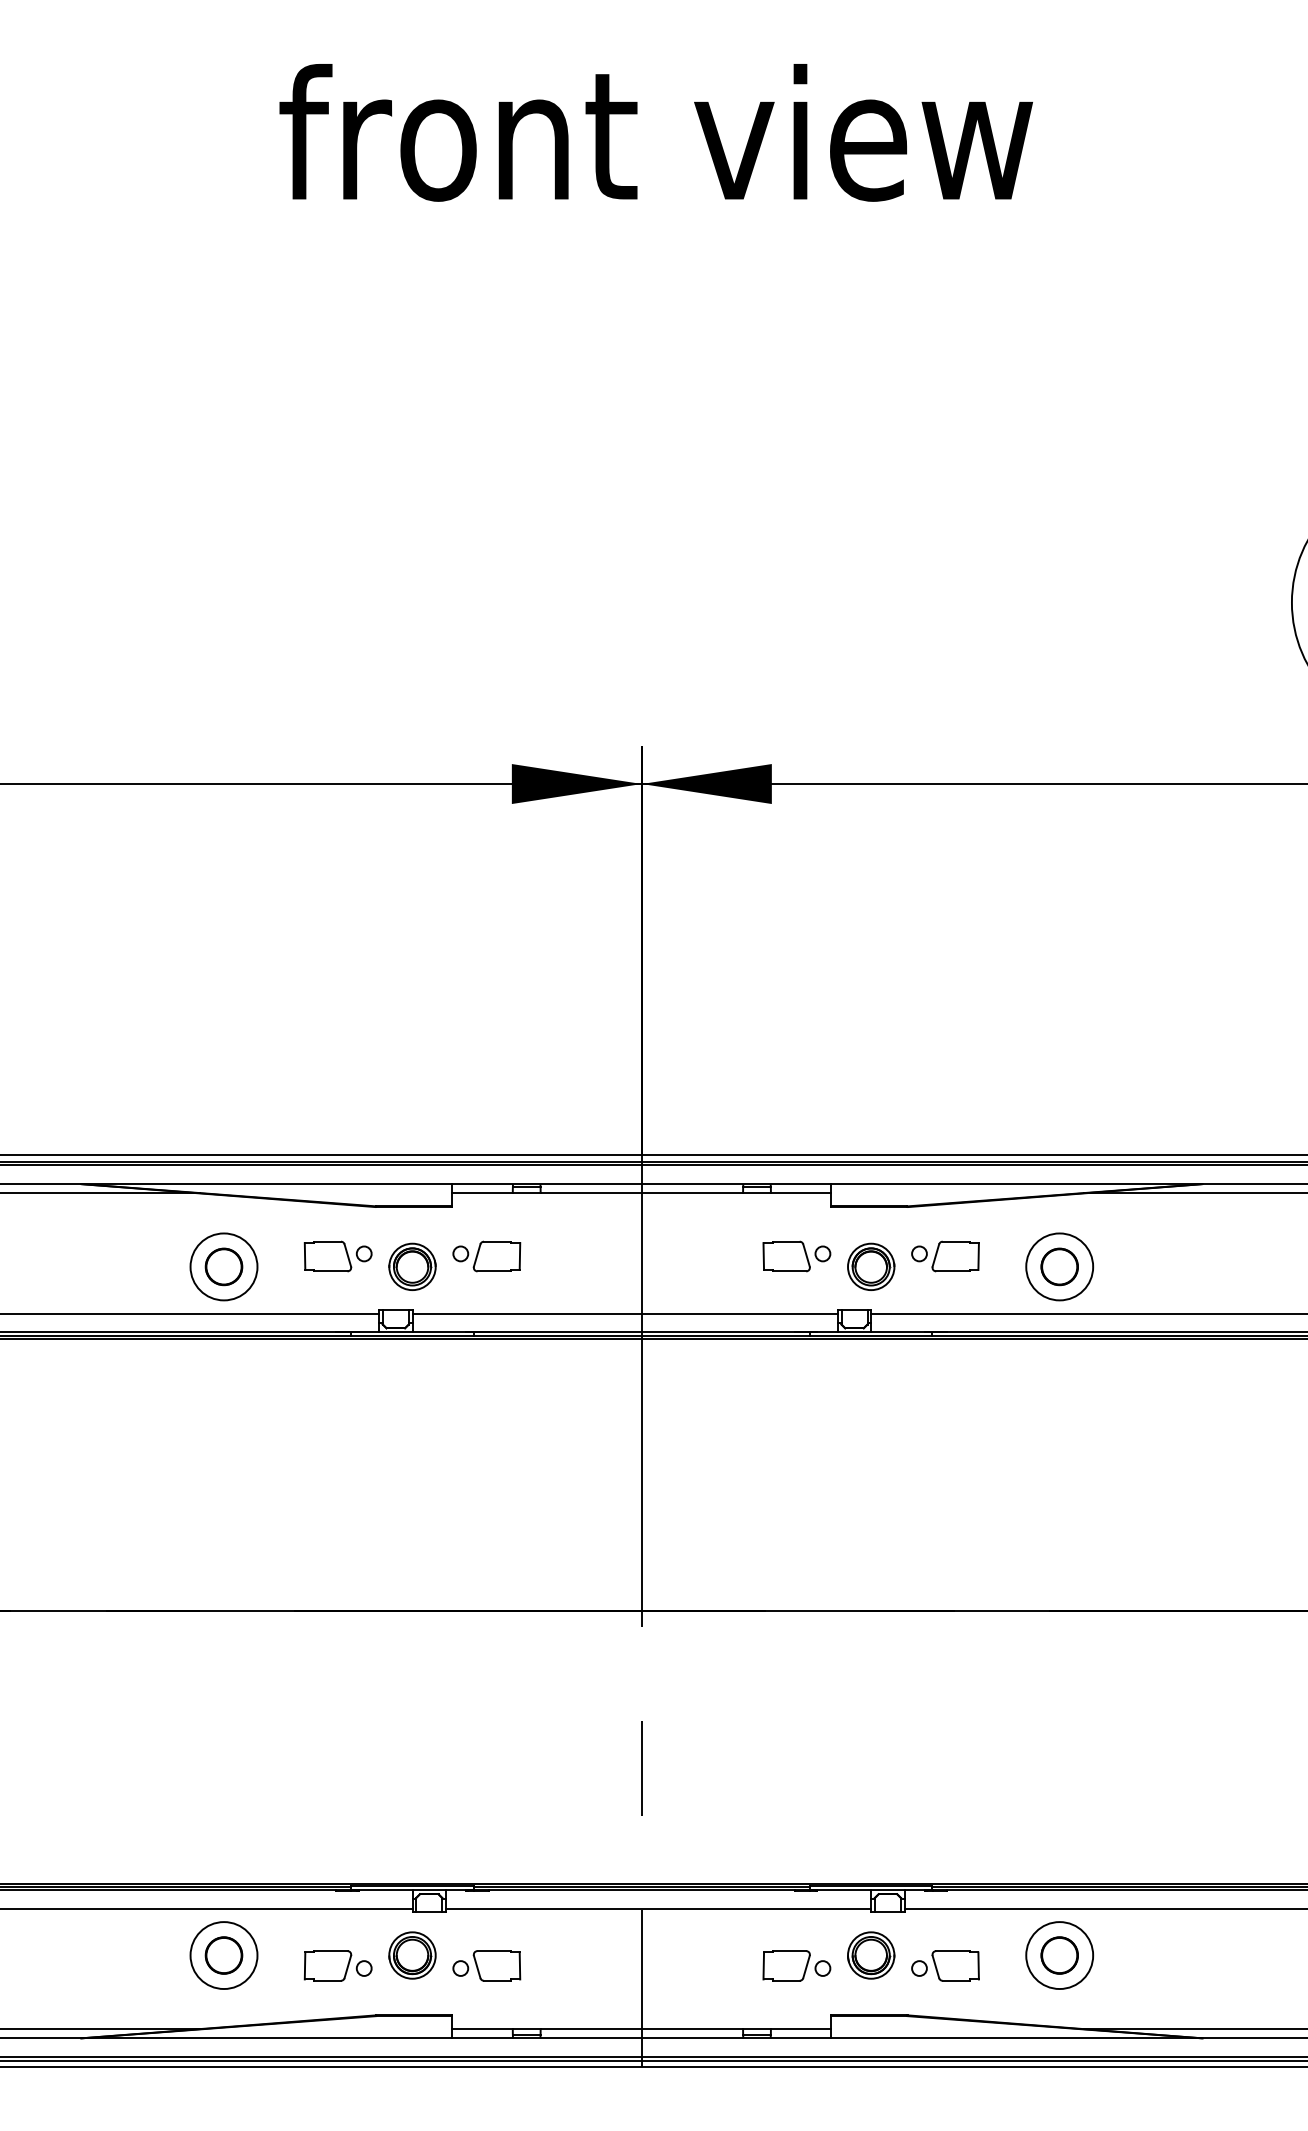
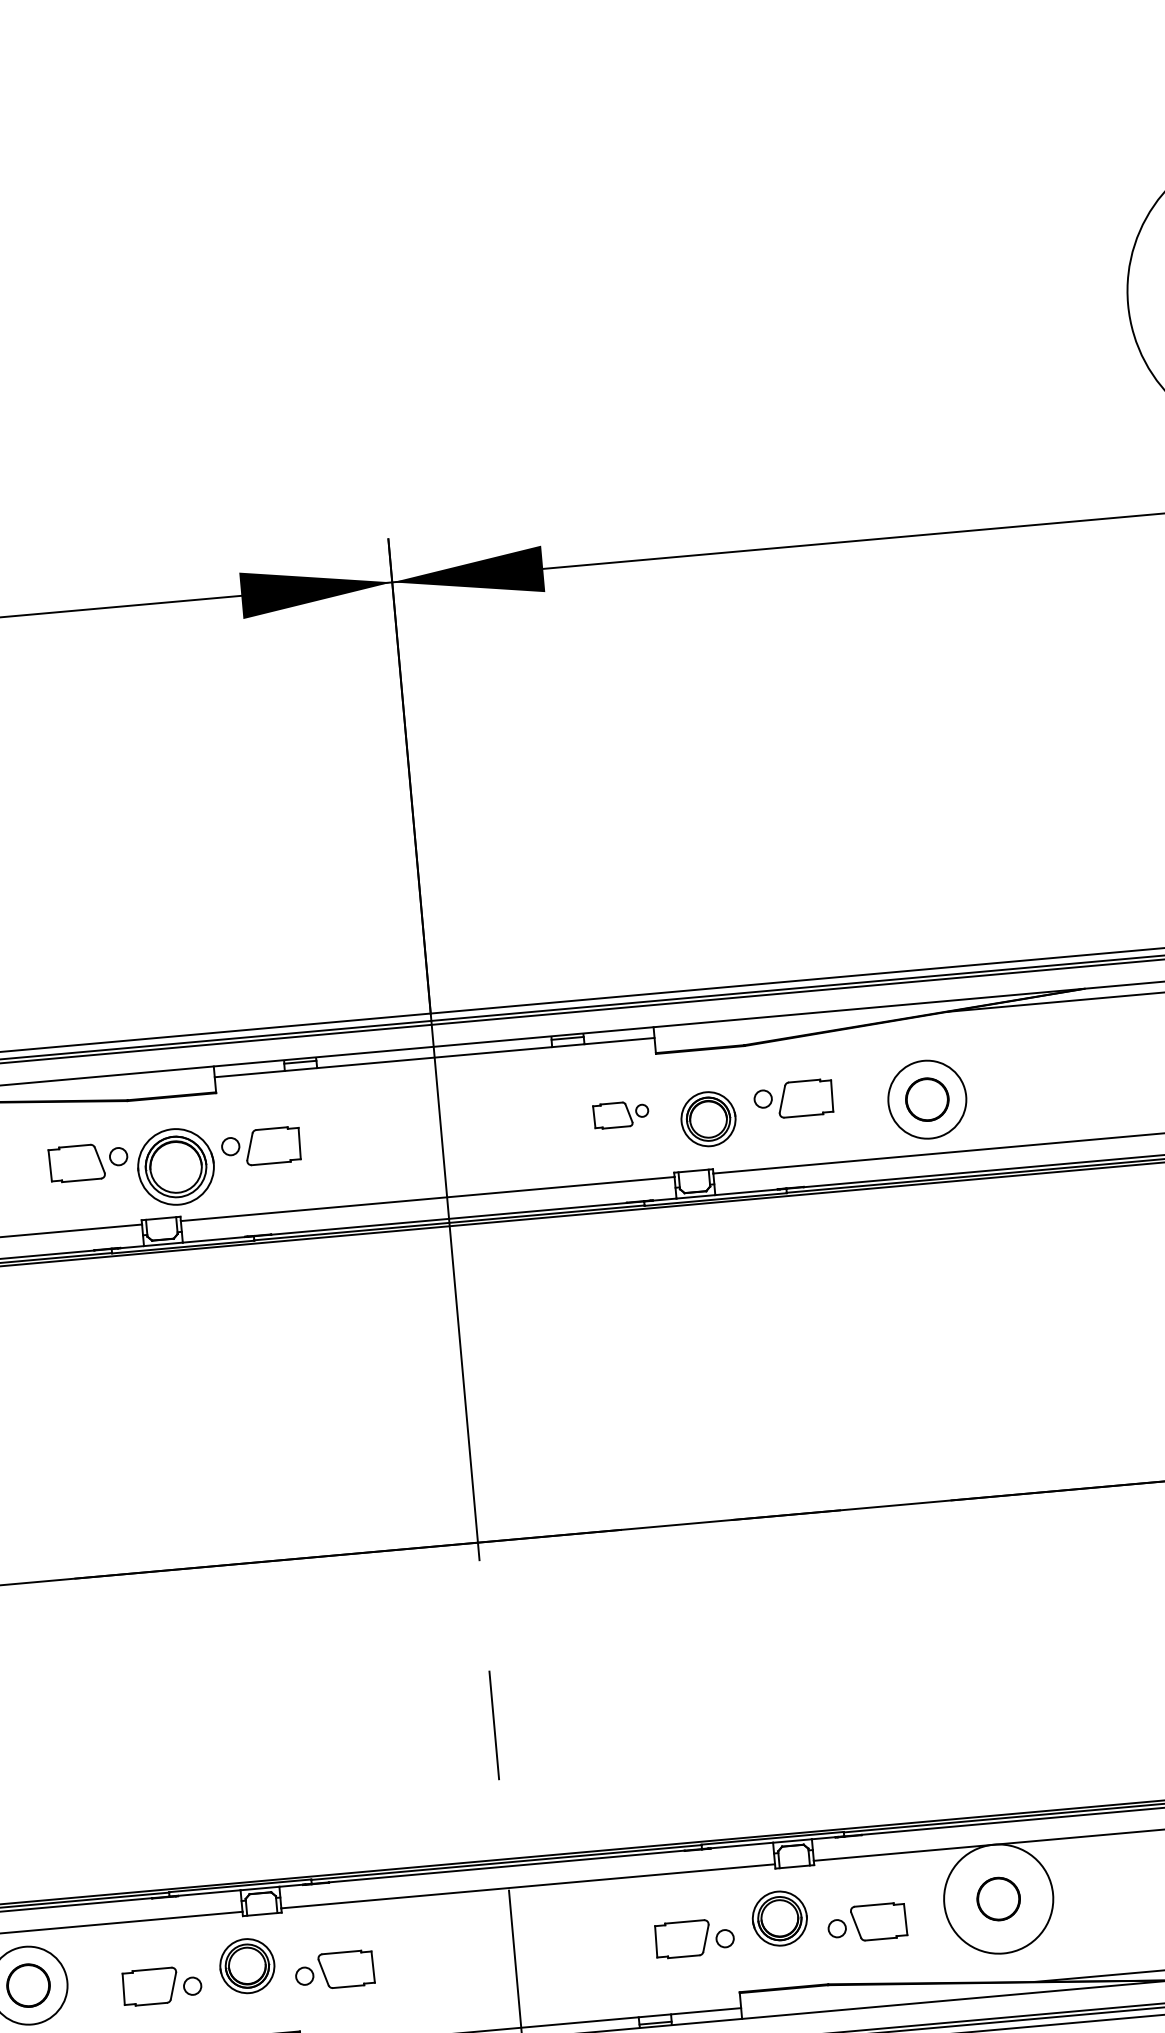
part: (796, 1256) -> (620, 1114), size x0.7
part: (412, 1266) -> (175, 1166), size x1.4
circle: (1059, 1955) -> (998, 1899), size x1.4

